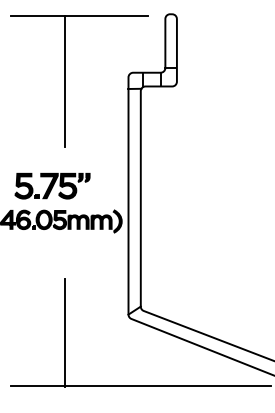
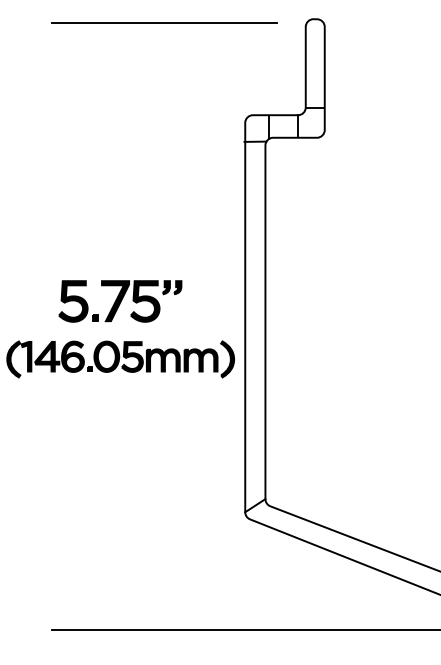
line: (64, 81) -> (140, 129), removed
line: (64, 332) -> (140, 541), removed

